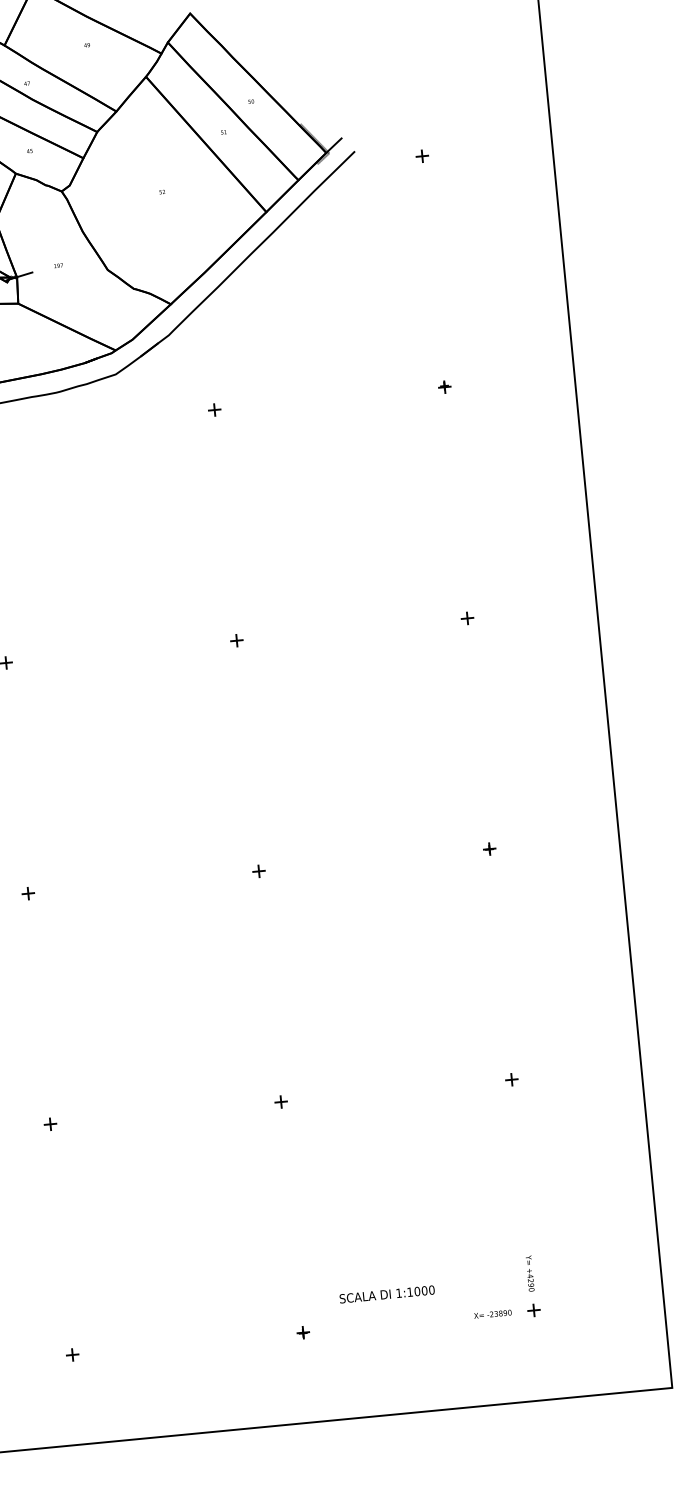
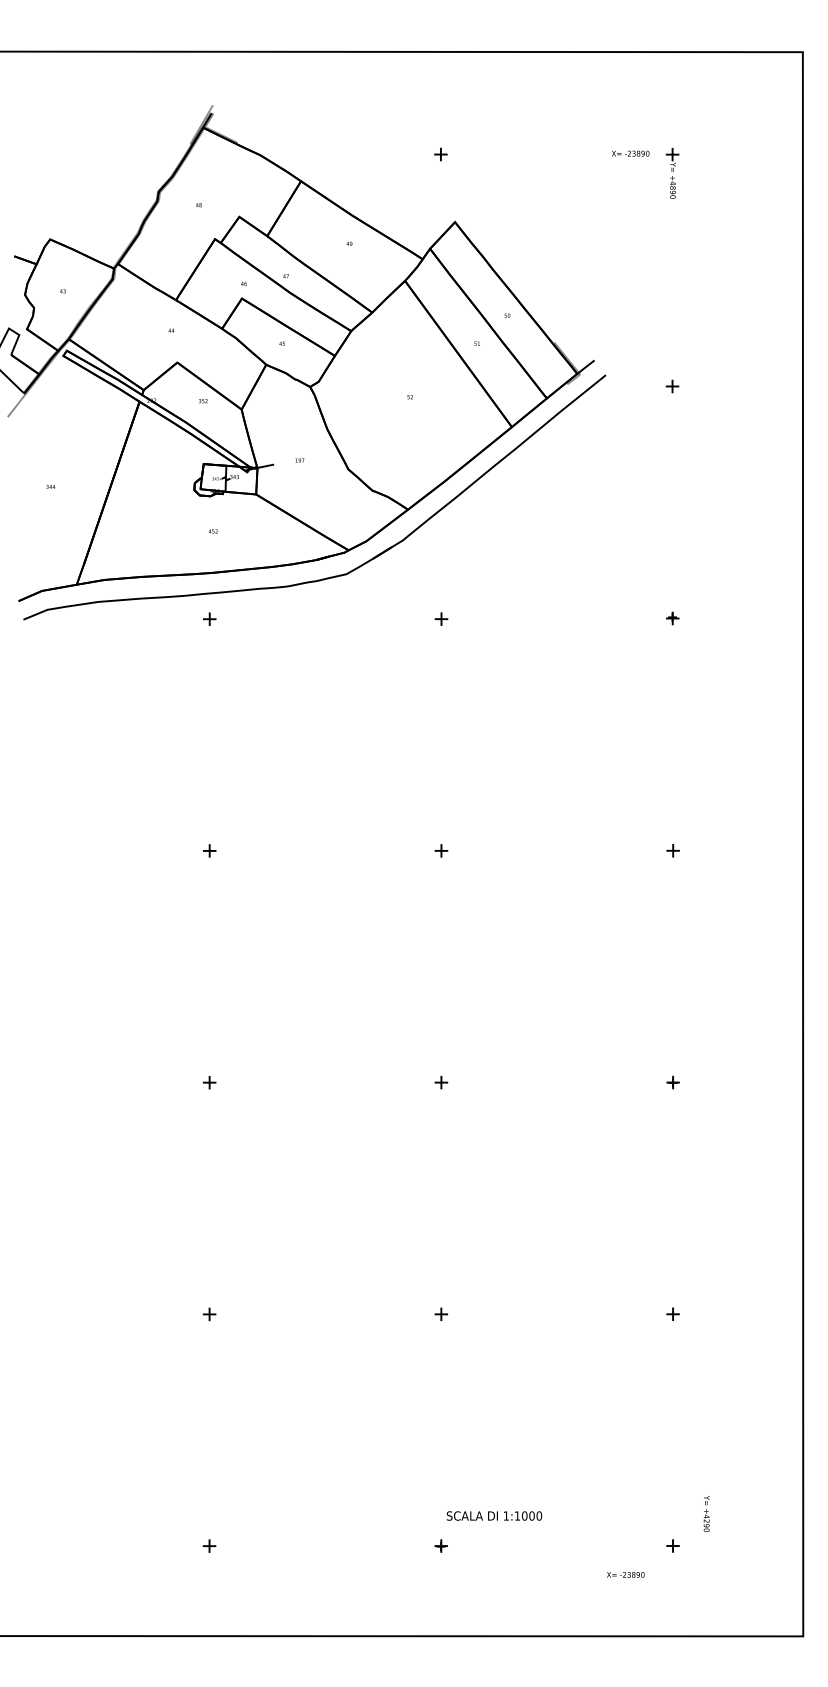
text: (529, 1273) -> (706, 1513), moved
text: (387, 1293) -> (494, 1515), moved
text: (492, 1313) -> (625, 1574), moved

